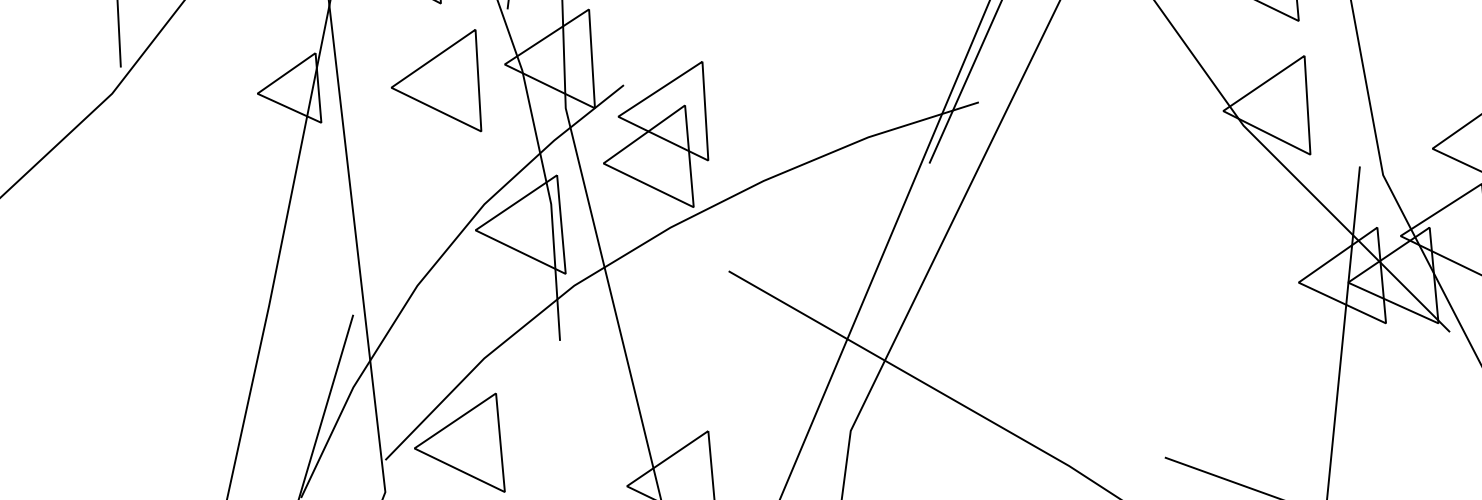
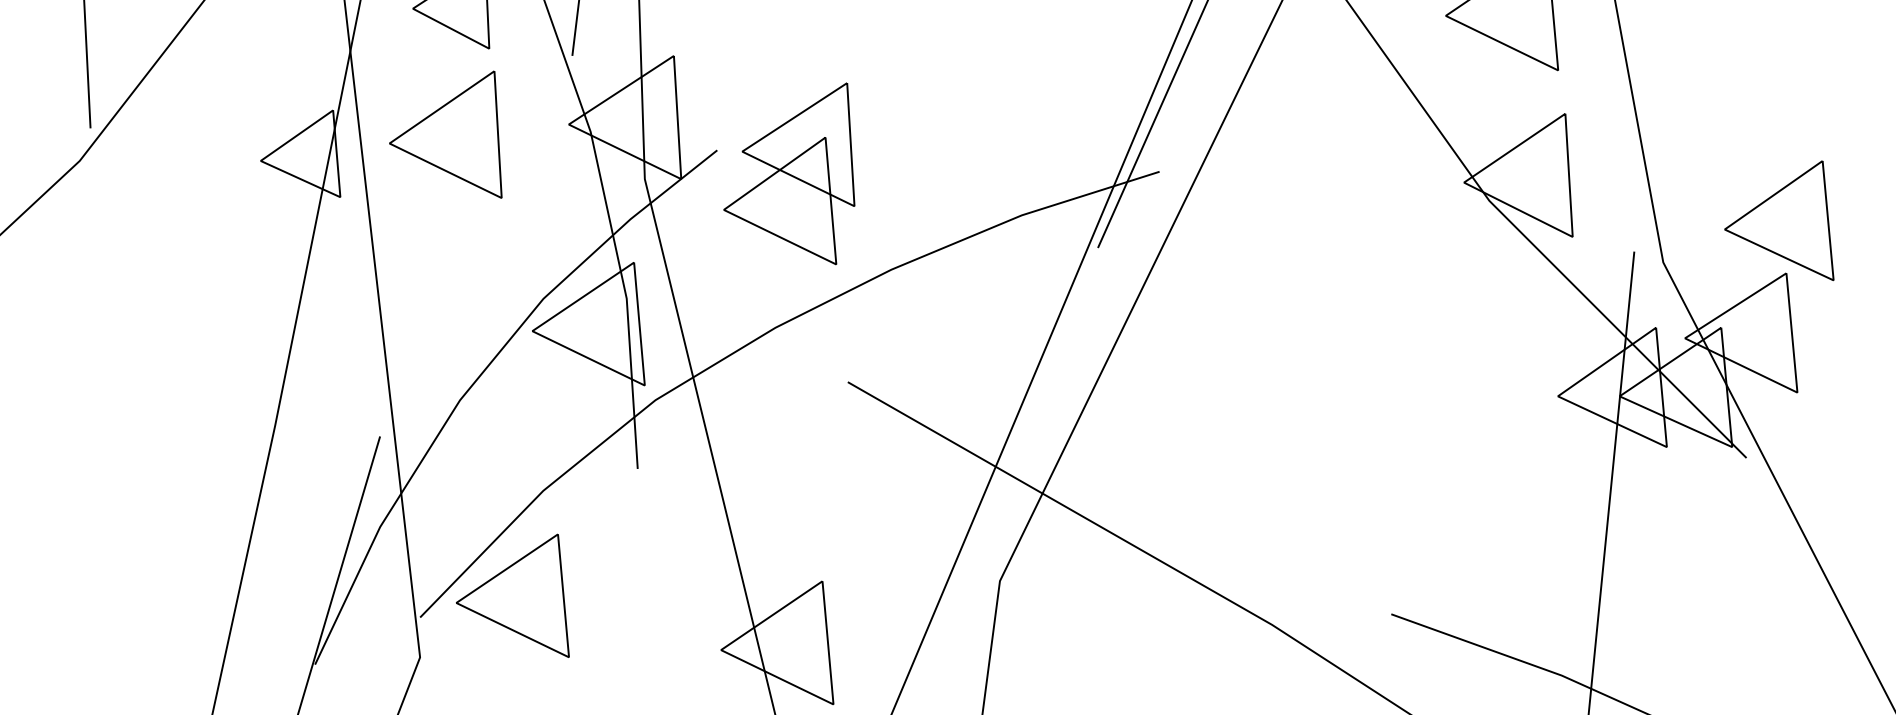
part: (436, 80) -> (445, 134), moved
part: (656, 134) -> (789, 173), moved

